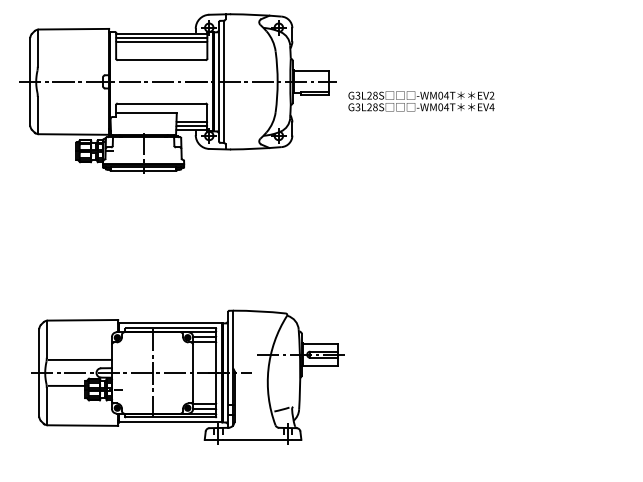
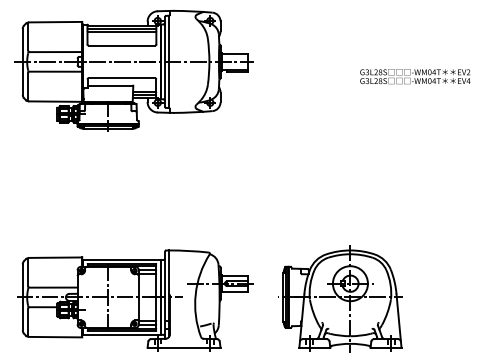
line: (74, 68) -> (56, 51), added
line: (74, 94) -> (56, 71), added
text: (421, 101) -> (415, 76), moved
part: (187, 376) -> (134, 300), moved
part: (451, 395) -> (340, 298), added

